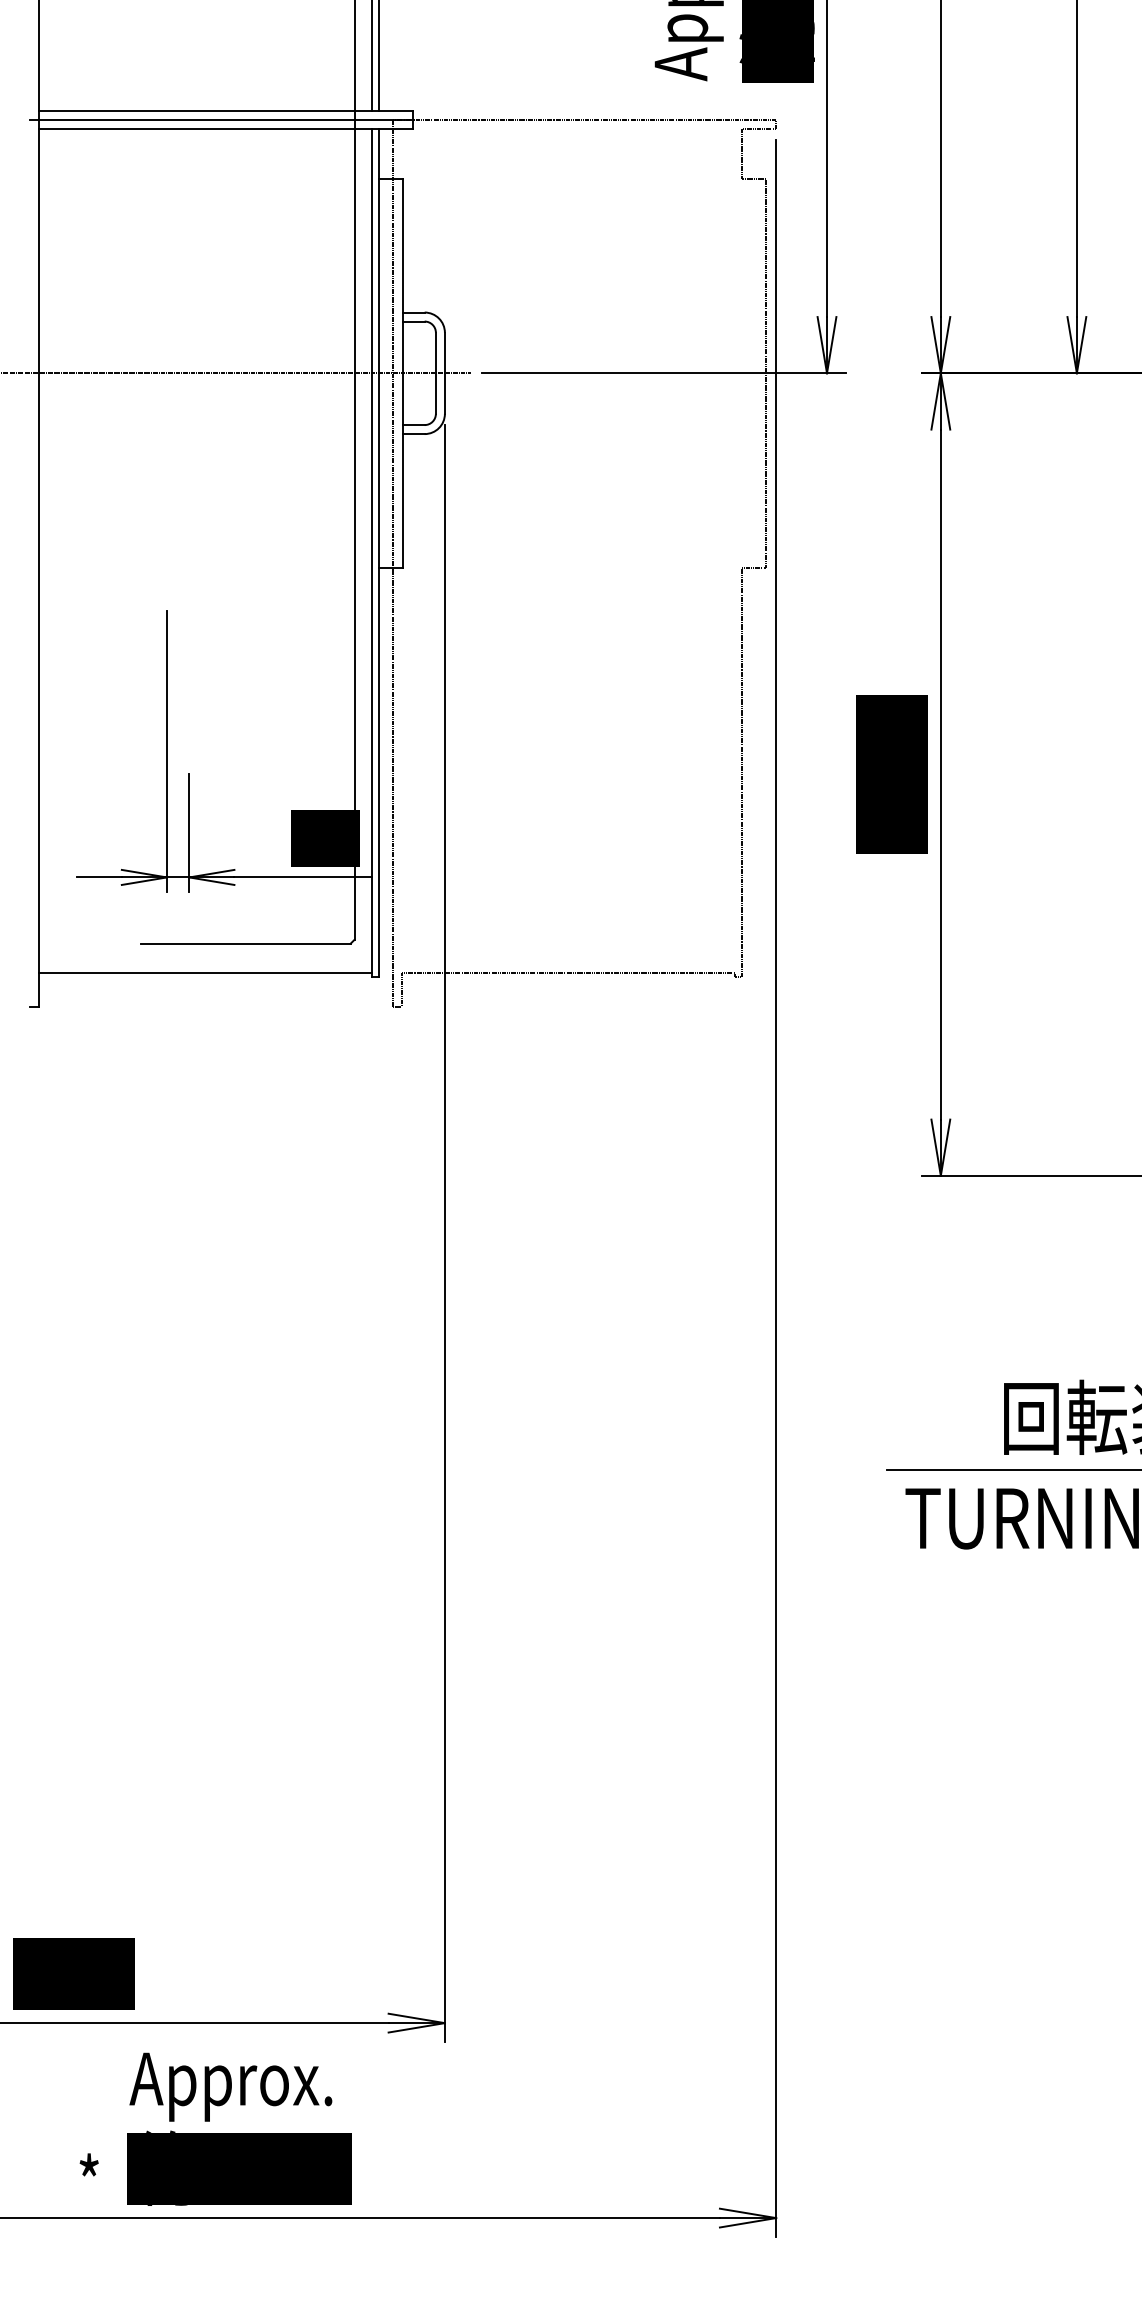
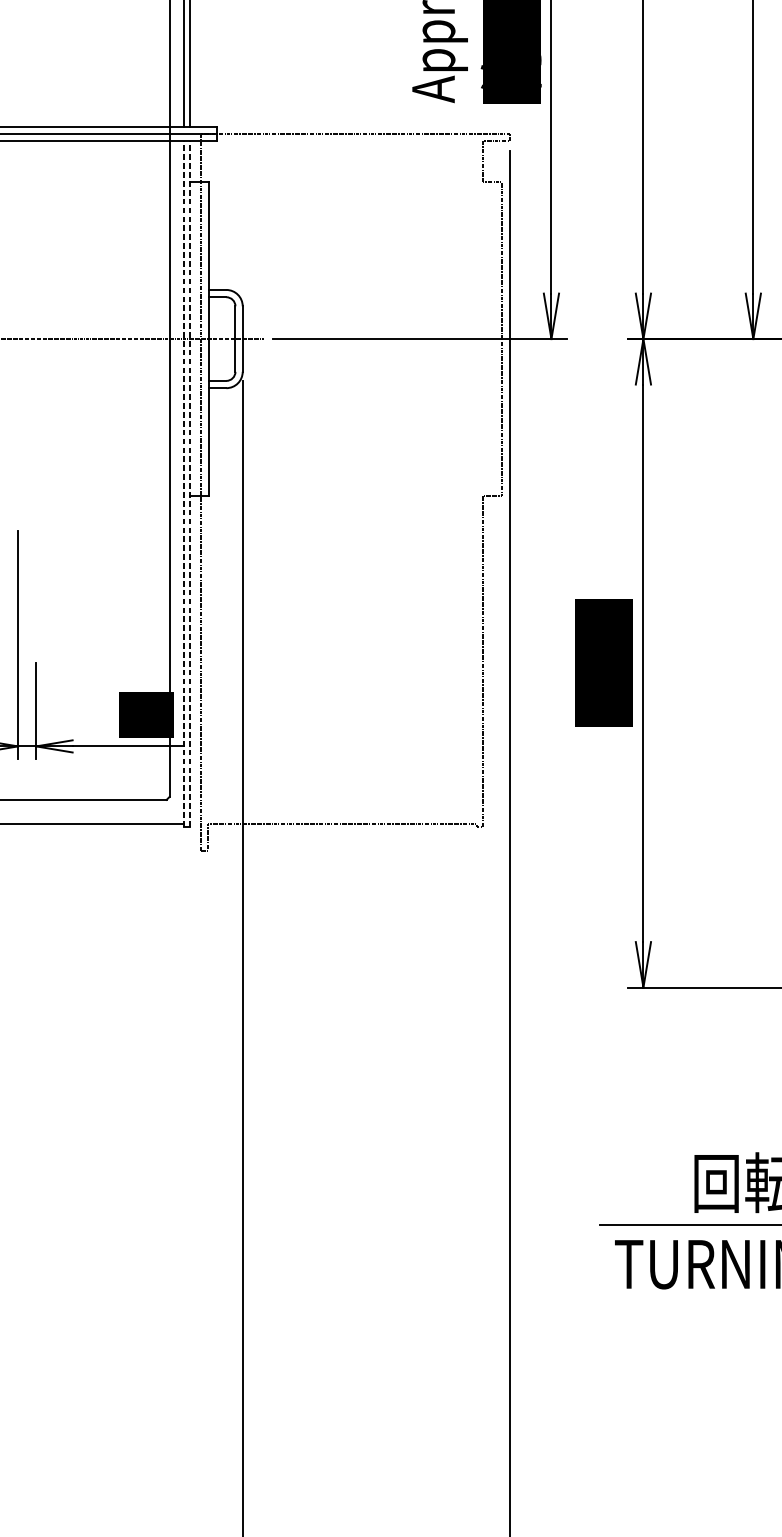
line: (371, 552) -> (183, 483), solid -> dashed
line: (379, 552) -> (189, 483), solid -> dashed

